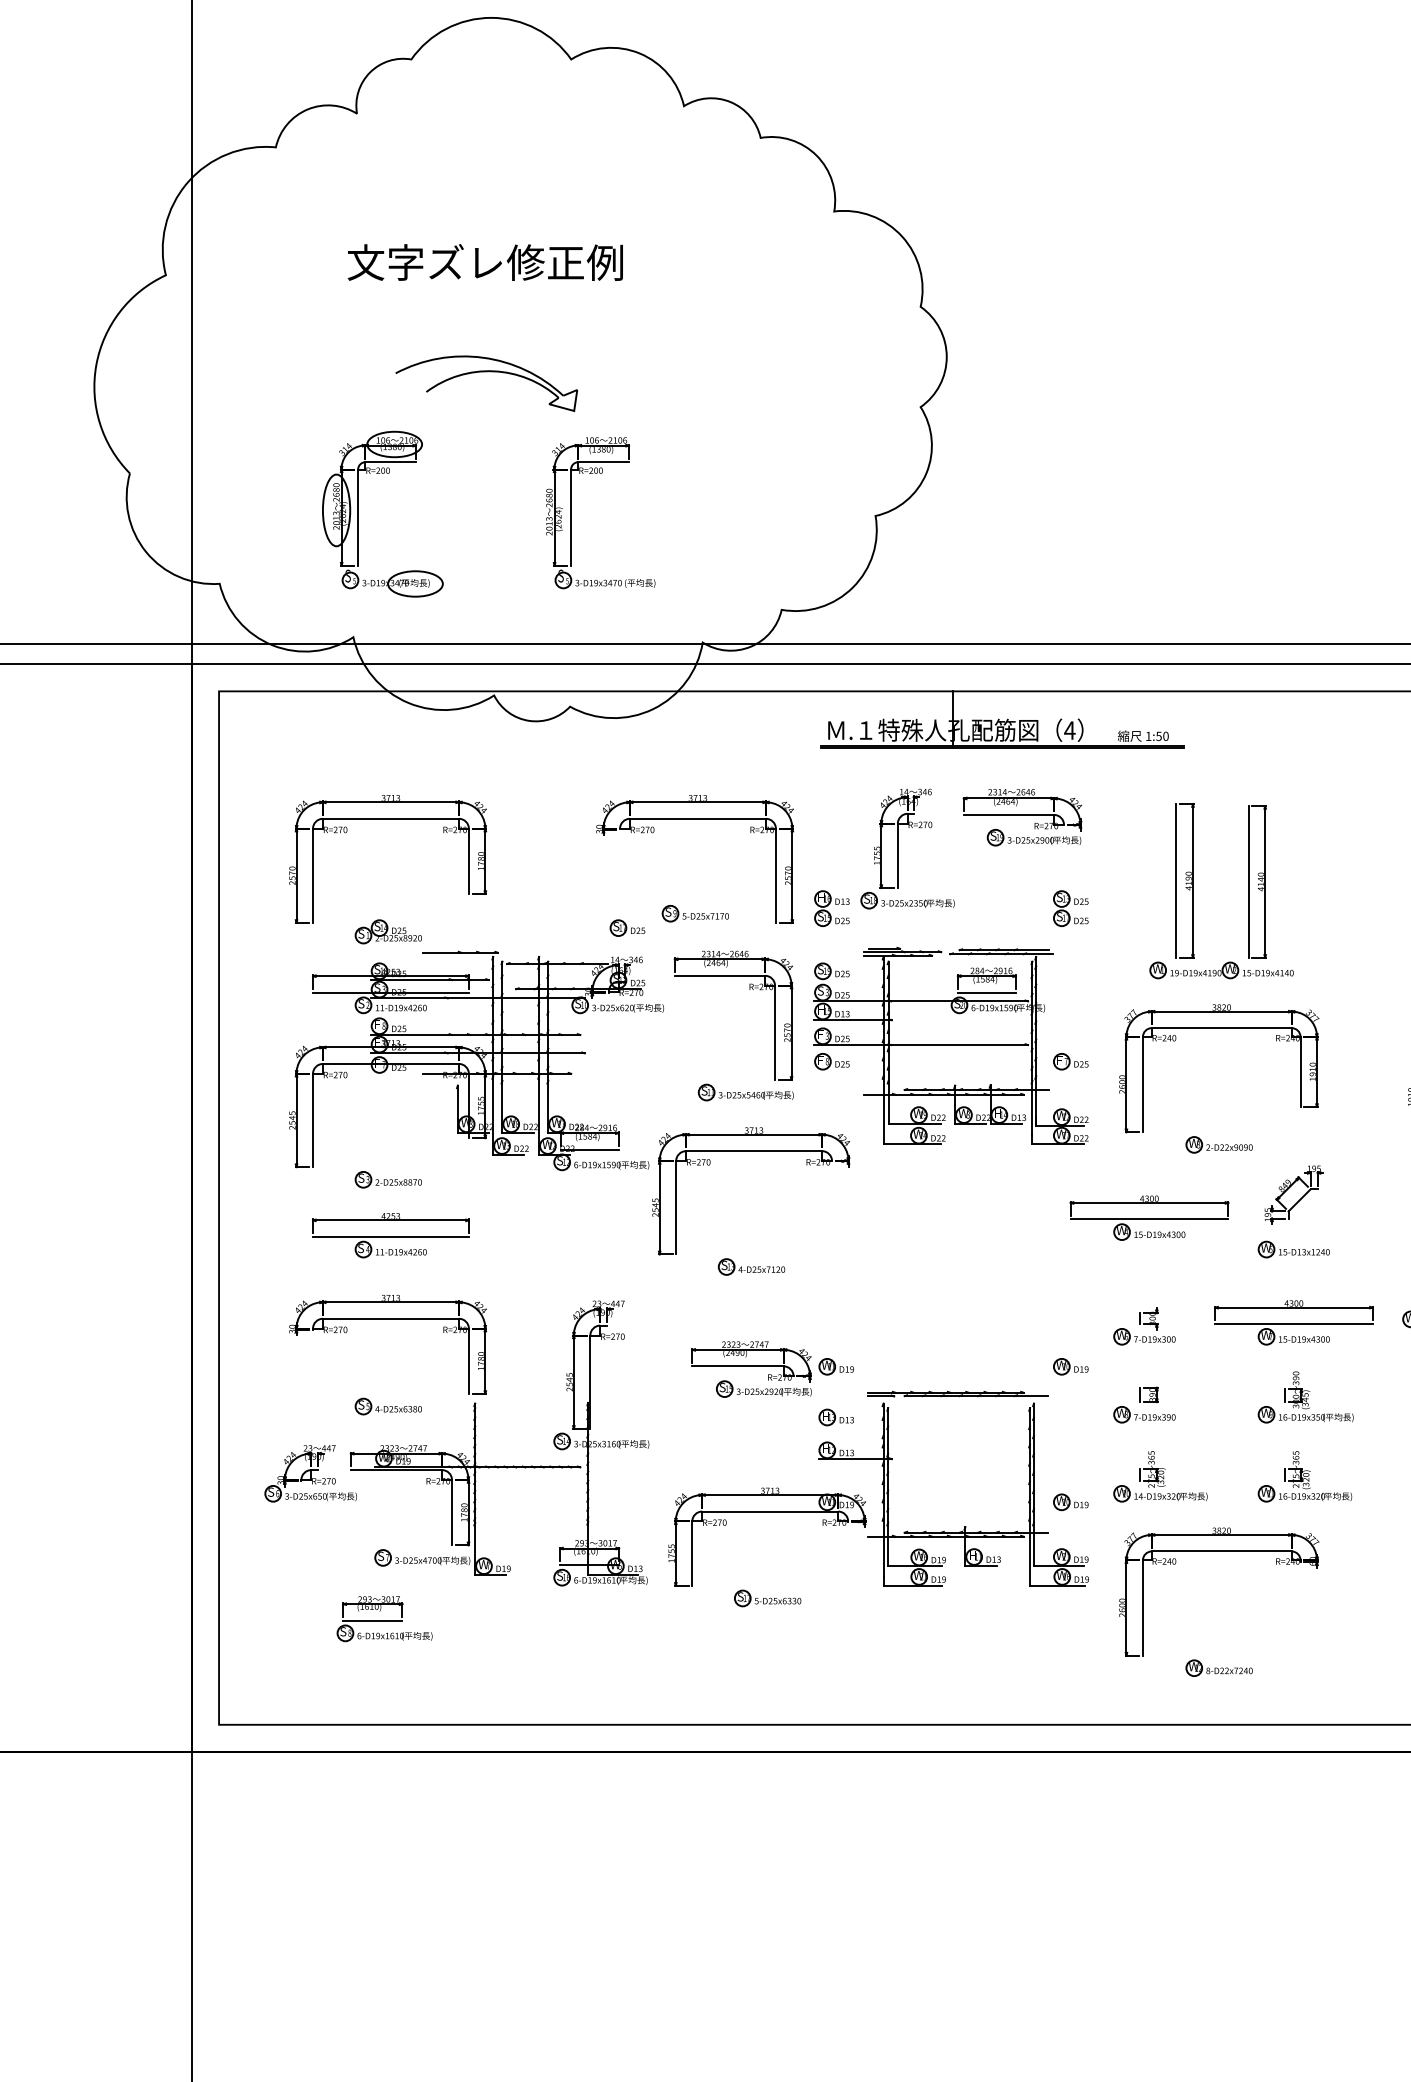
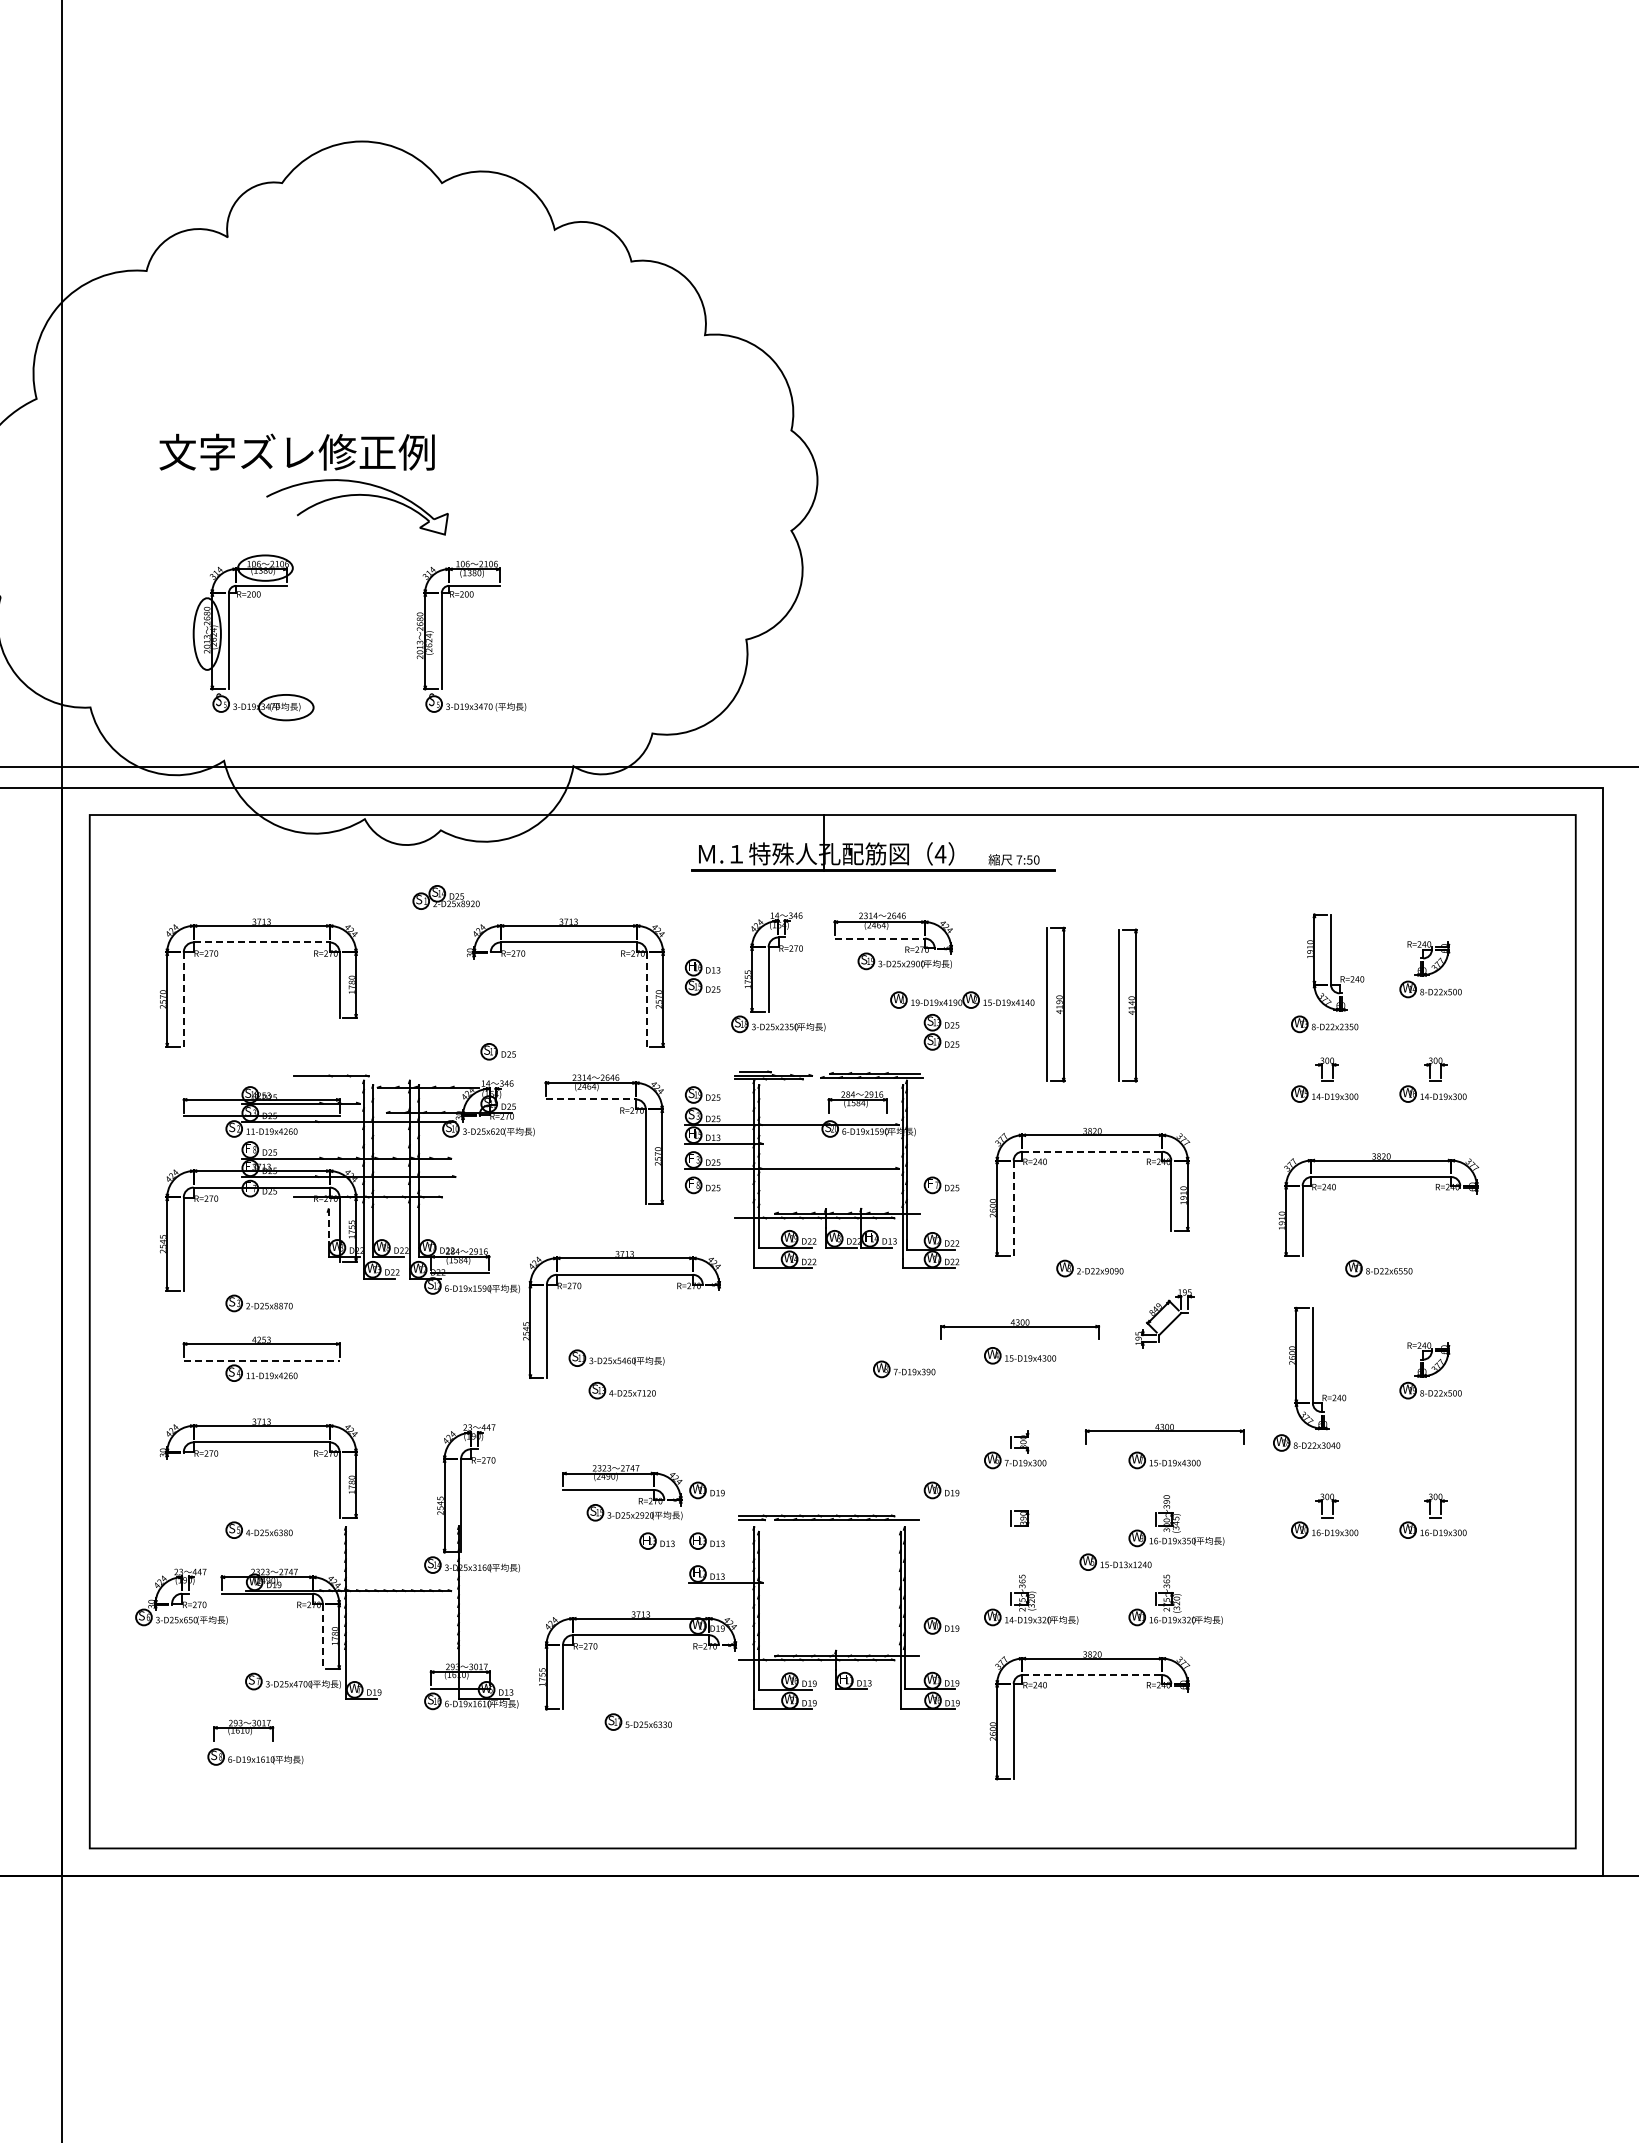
text: (484, 261) -> (296, 451), moved
text: (1148, 735) -> (1019, 859), 1:50 -> 7:50
line: (1009, 814) -> (880, 938), solid -> dashed
line: (391, 818) -> (262, 942), solid -> dashed
line: (312, 874) -> (183, 998), solid -> dashed
line: (775, 875) -> (646, 999), solid -> dashed
part: (831, 908) -> (702, 977), moved
part: (694, 913) -> (565, 1037), removed
part: (387, 931) -> (445, 897), moved
part: (1221, 969) -> (962, 999), moved
line: (720, 975) -> (591, 1099), solid -> dashed
line: (986, 992) -> (857, 1116), removed
line: (1221, 1027) -> (1092, 1151), solid -> dashed
line: (1142, 1084) -> (1013, 1208), solid -> dashed
part: (745, 1091) -> (616, 1357), moved
line: (457, 1102) -> (328, 1226), solid -> dashed
line: (1149, 1219) -> (1020, 1343), removed
line: (390, 1236) -> (261, 1360), solid -> dashed
part: (1293, 1248) -> (1115, 1561), moved
line: (1293, 1323) -> (1164, 1447), removed
part: (1144, 1414) -> (904, 1369), moved
part: (785, 1416) -> (656, 1540), added
line: (451, 1512) -> (322, 1636), solid -> dashed
line: (1221, 1551) -> (1092, 1675), solid -> dashed
line: (372, 1620) -> (243, 1744), removed
part: (1218, 1667) -> (1089, 1791), removed

